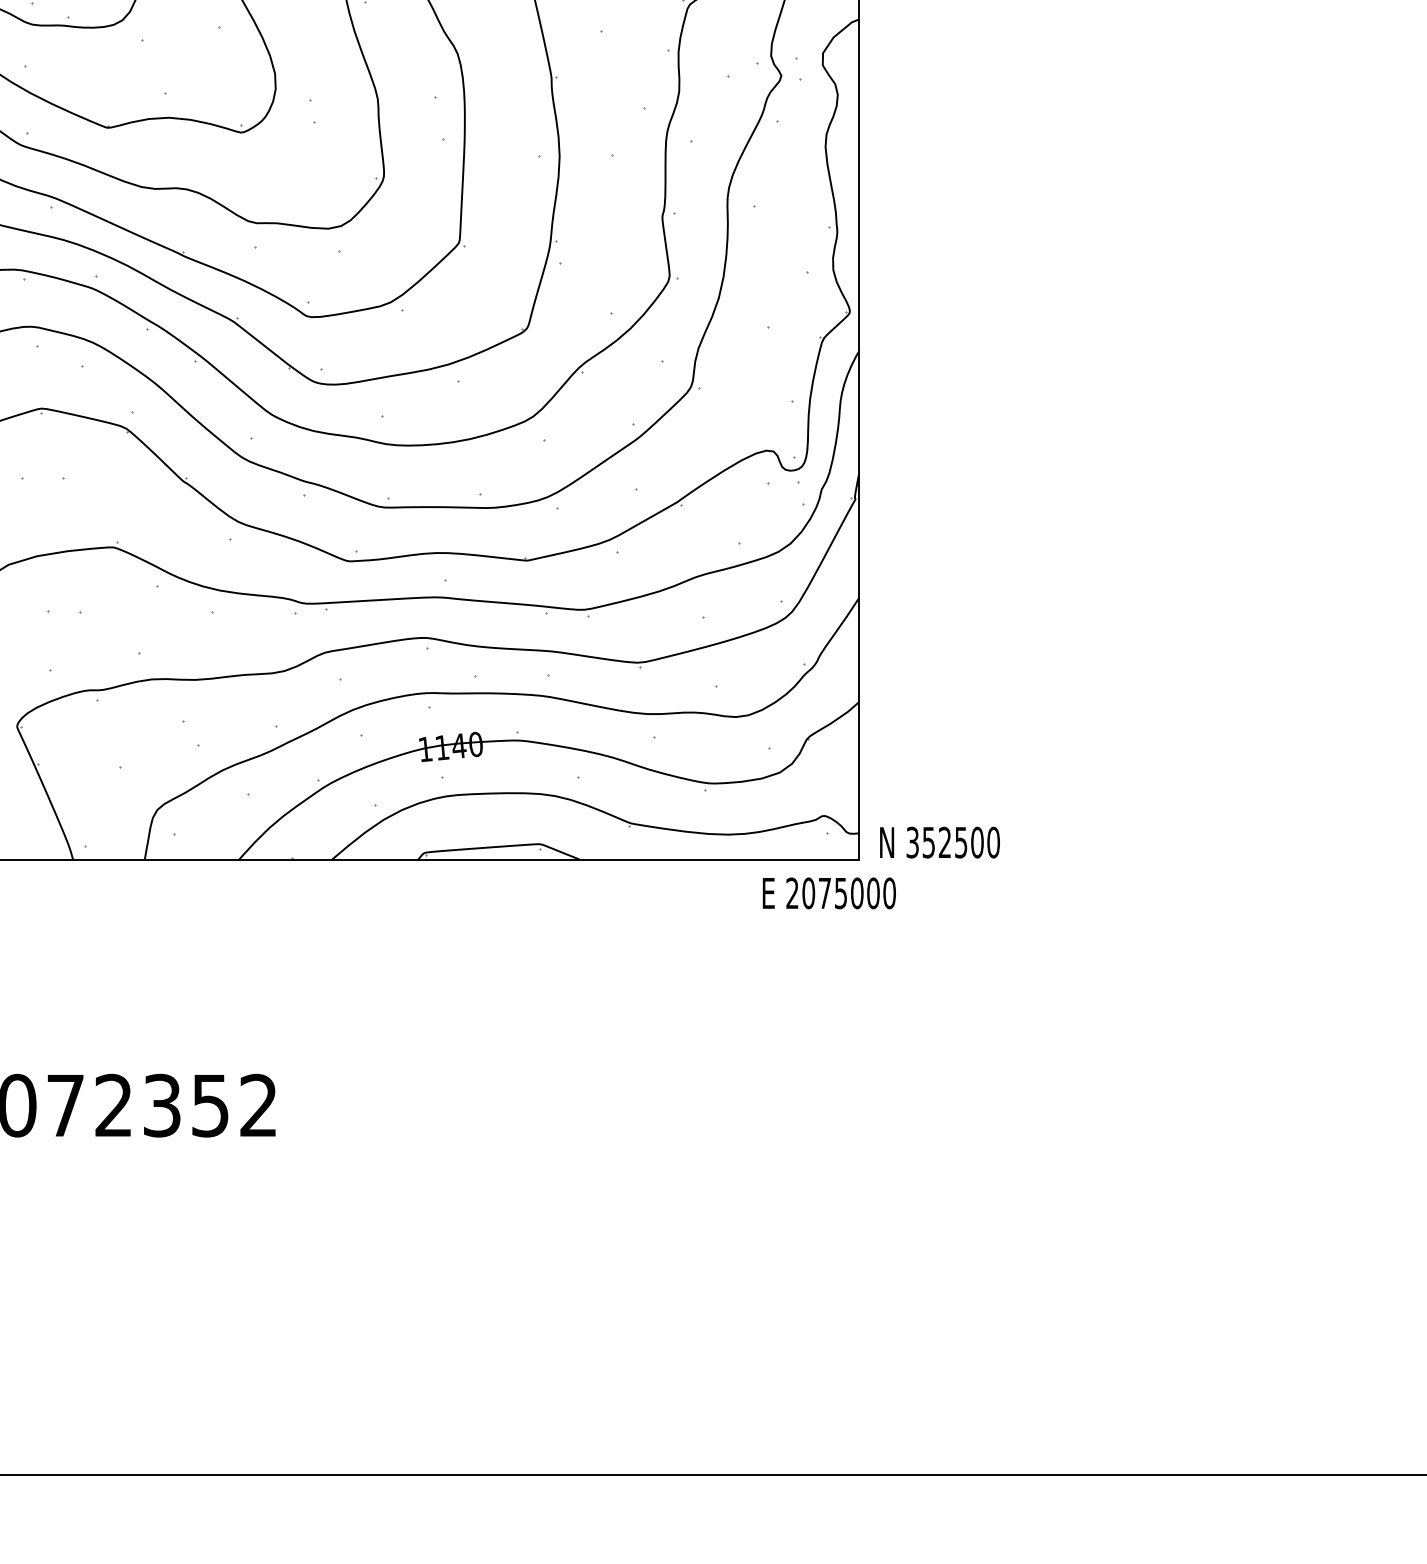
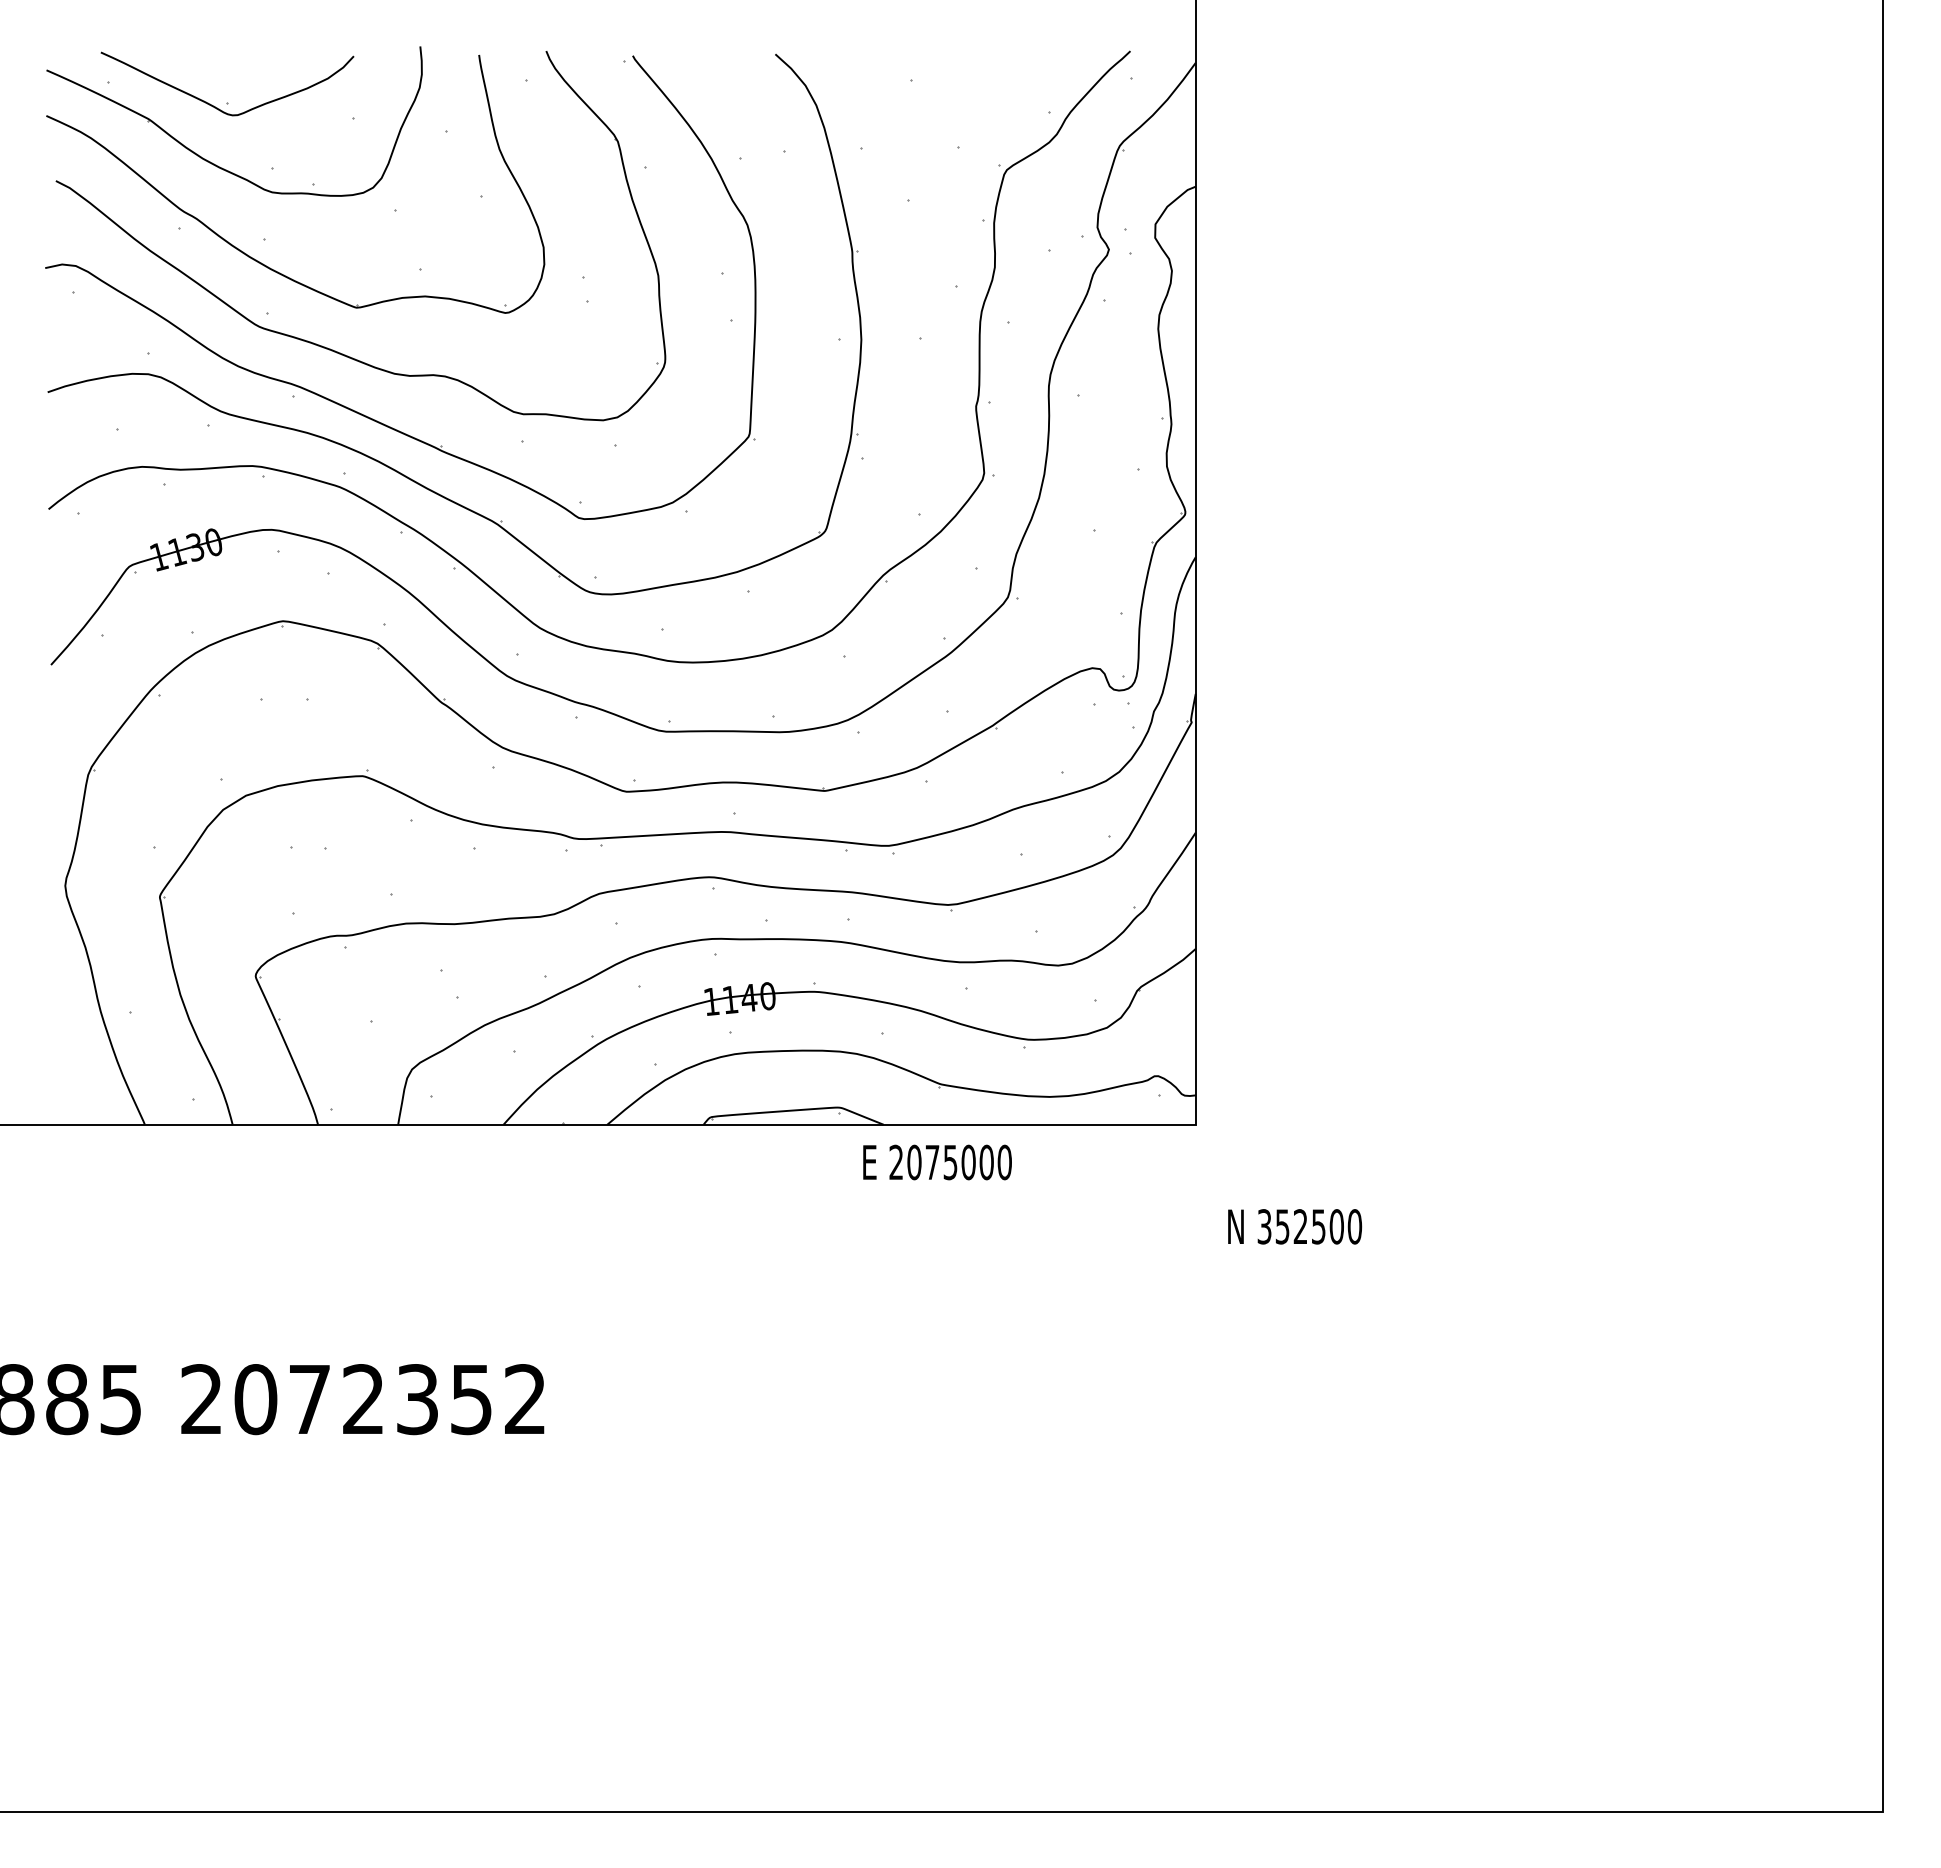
text: (940, 842) -> (1295, 1226), moved
text: (829, 893) -> (937, 1162), moved

